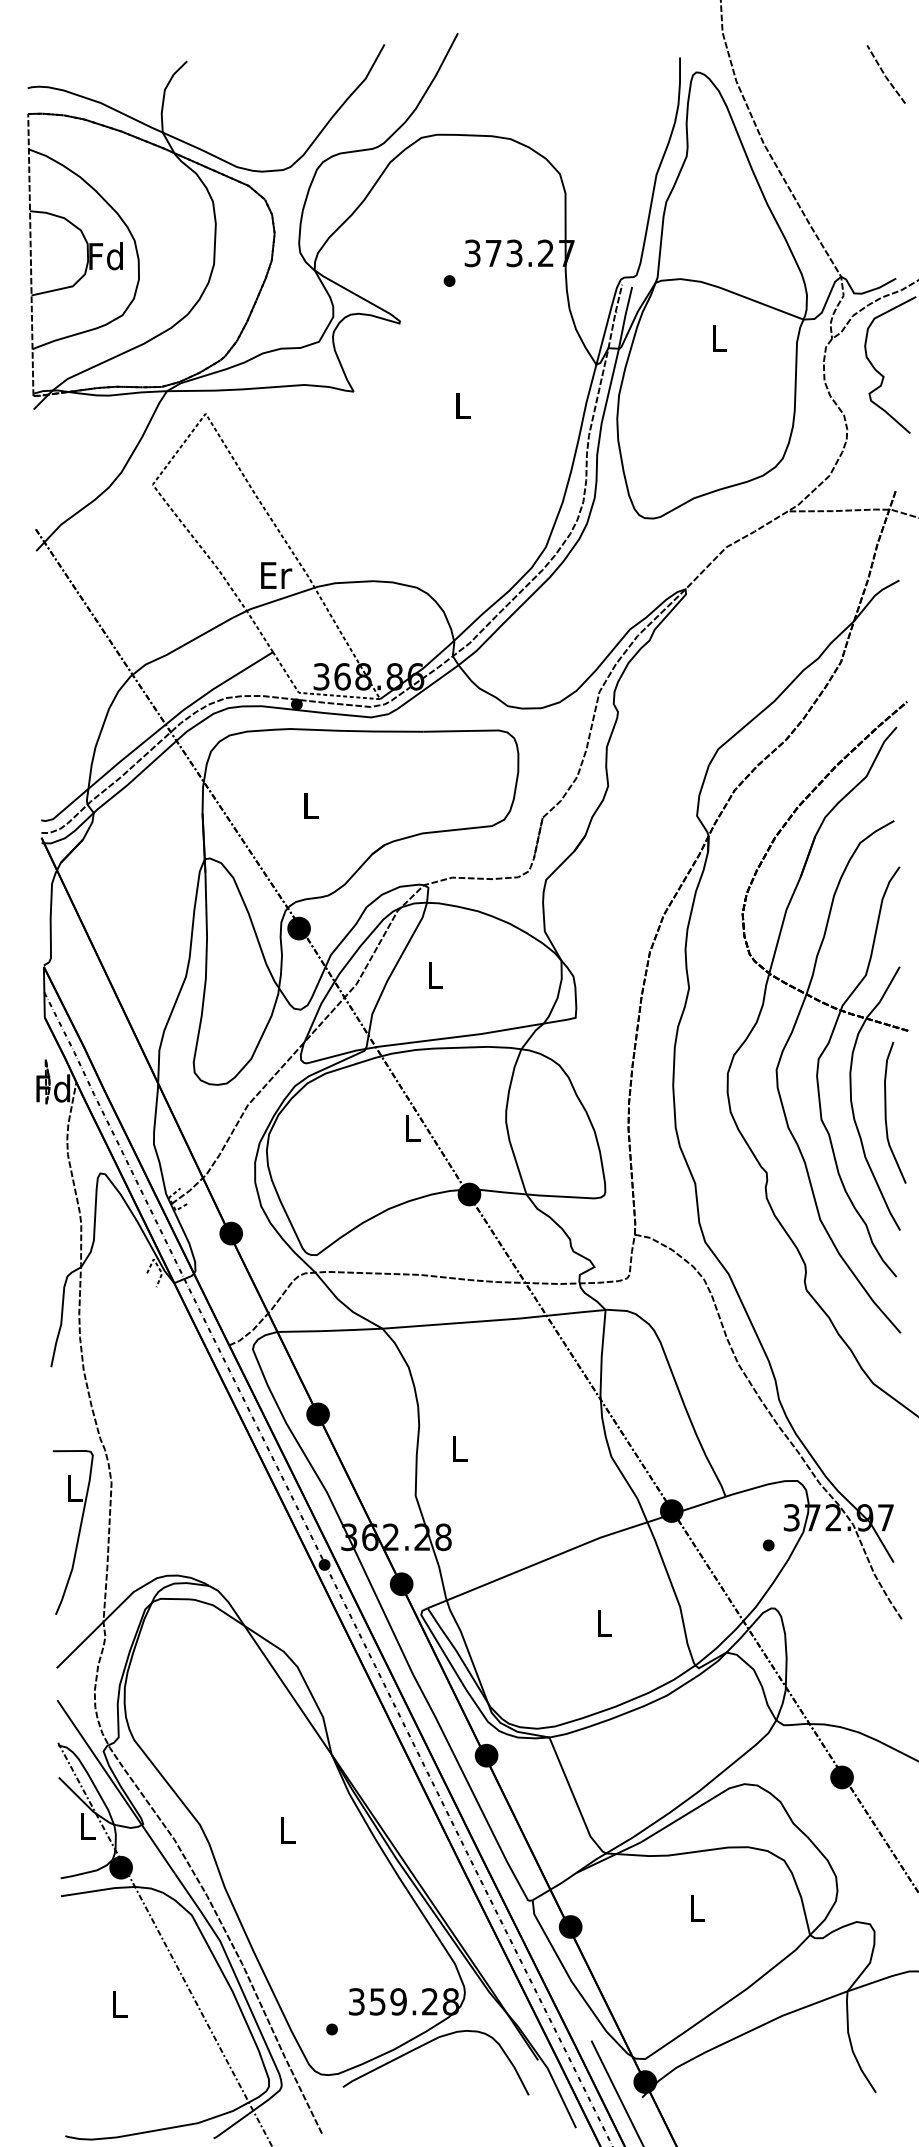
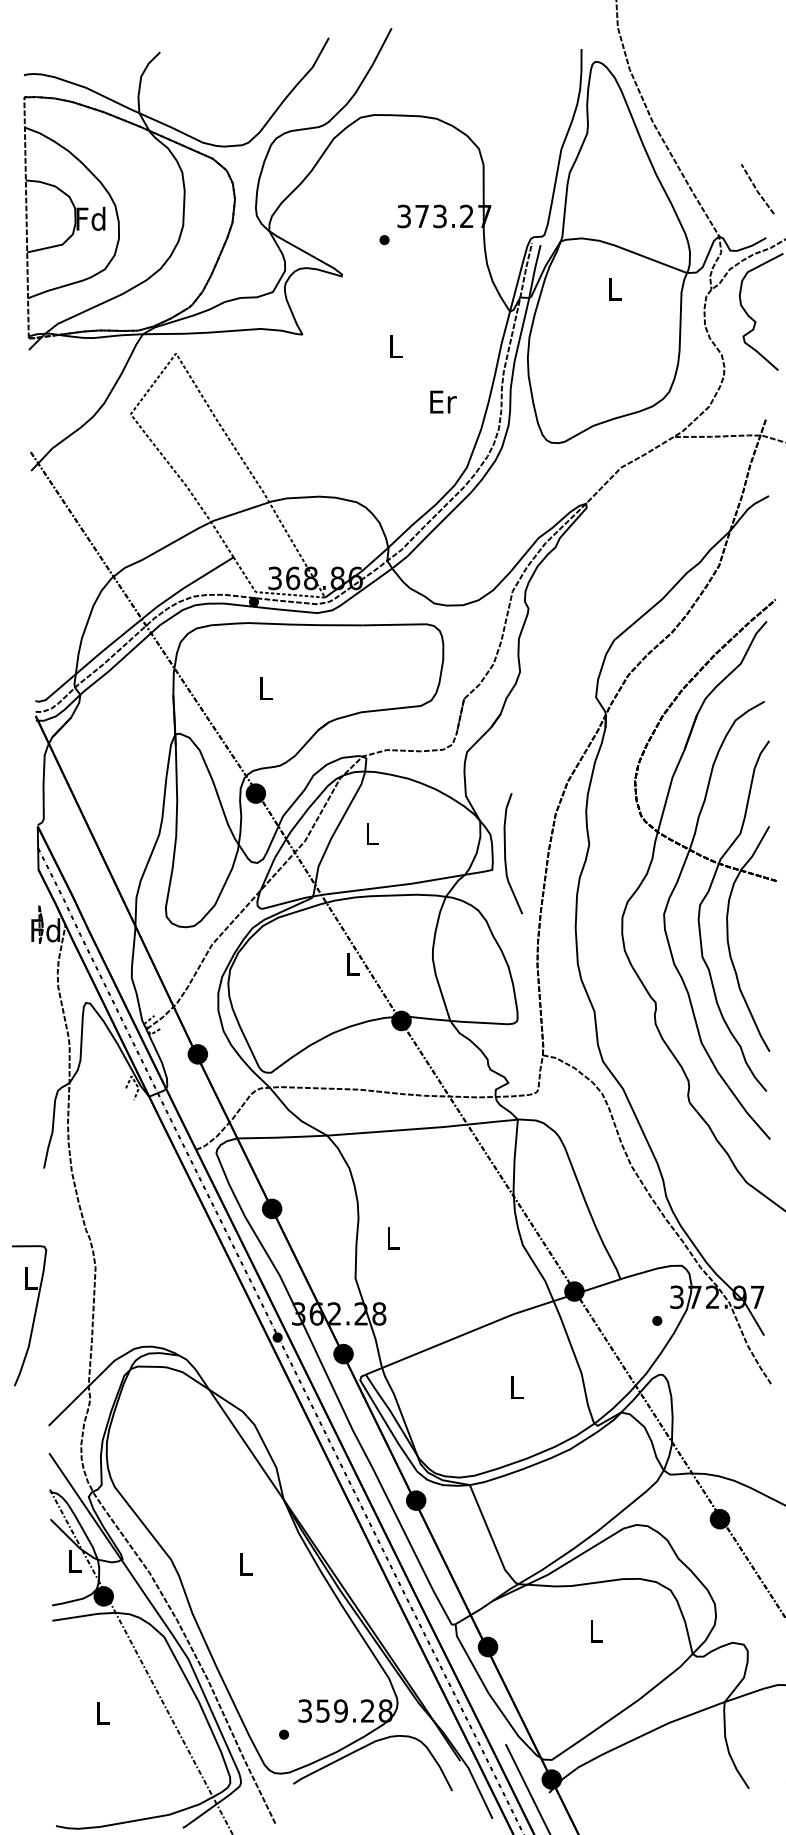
line: (885, 75) -> (757, 190), moved
text: (276, 575) -> (443, 402), moved
curve: (886, 1112) -> (505, 853), moved
part: (72, 1532) -> (28, 1315), moved

